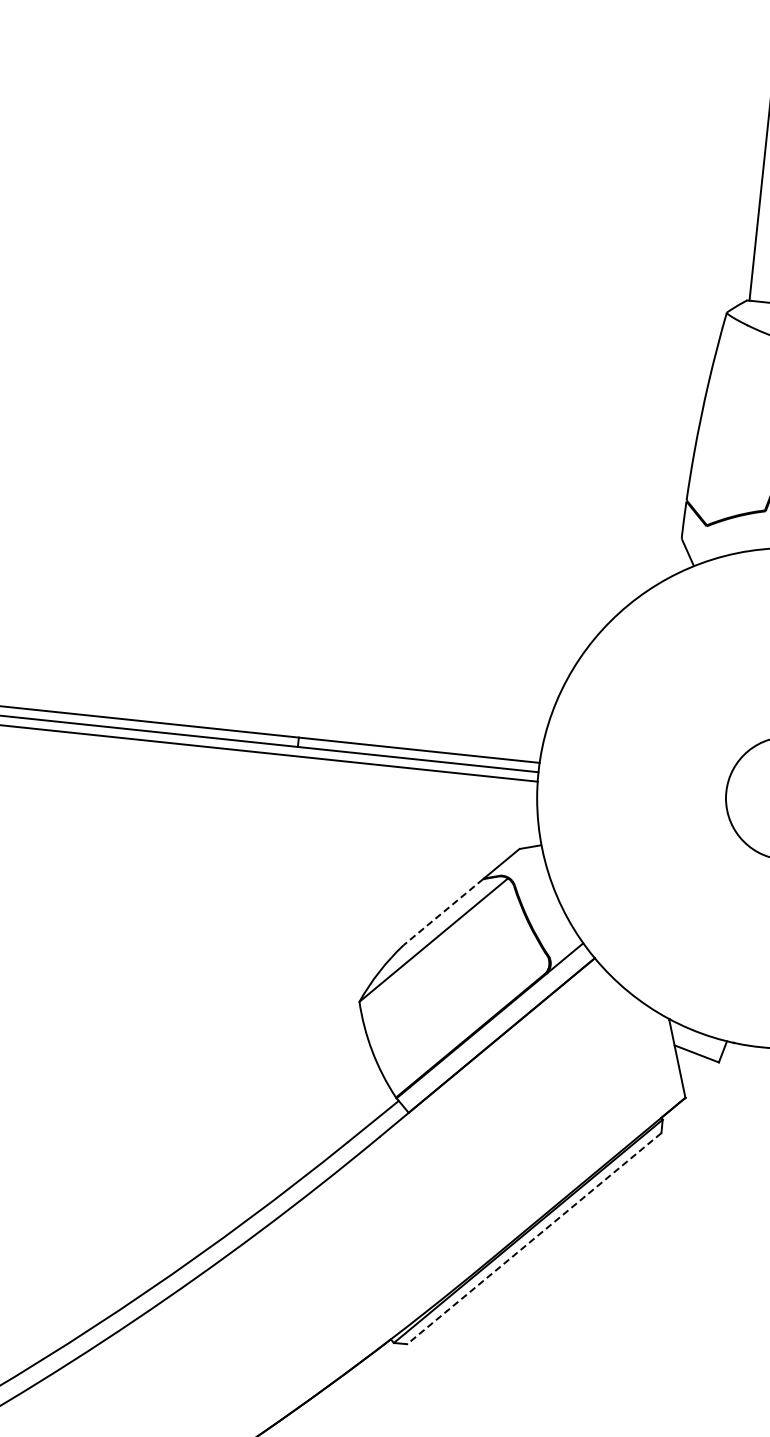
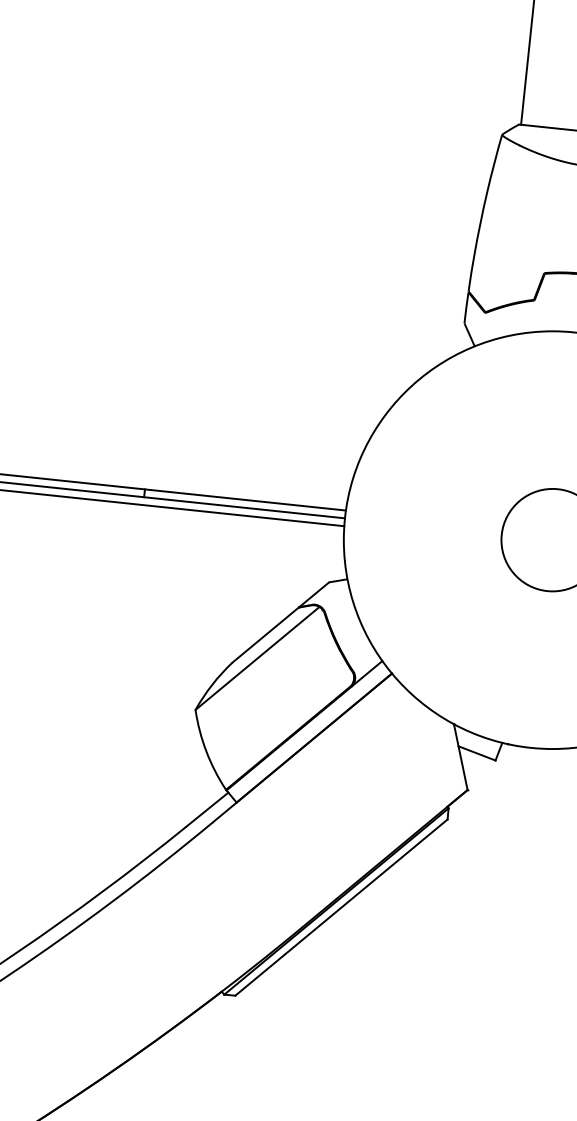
line: (443, 912) -> (265, 635), dashed -> solid
line: (533, 1238) -> (340, 907), dashed -> solid

